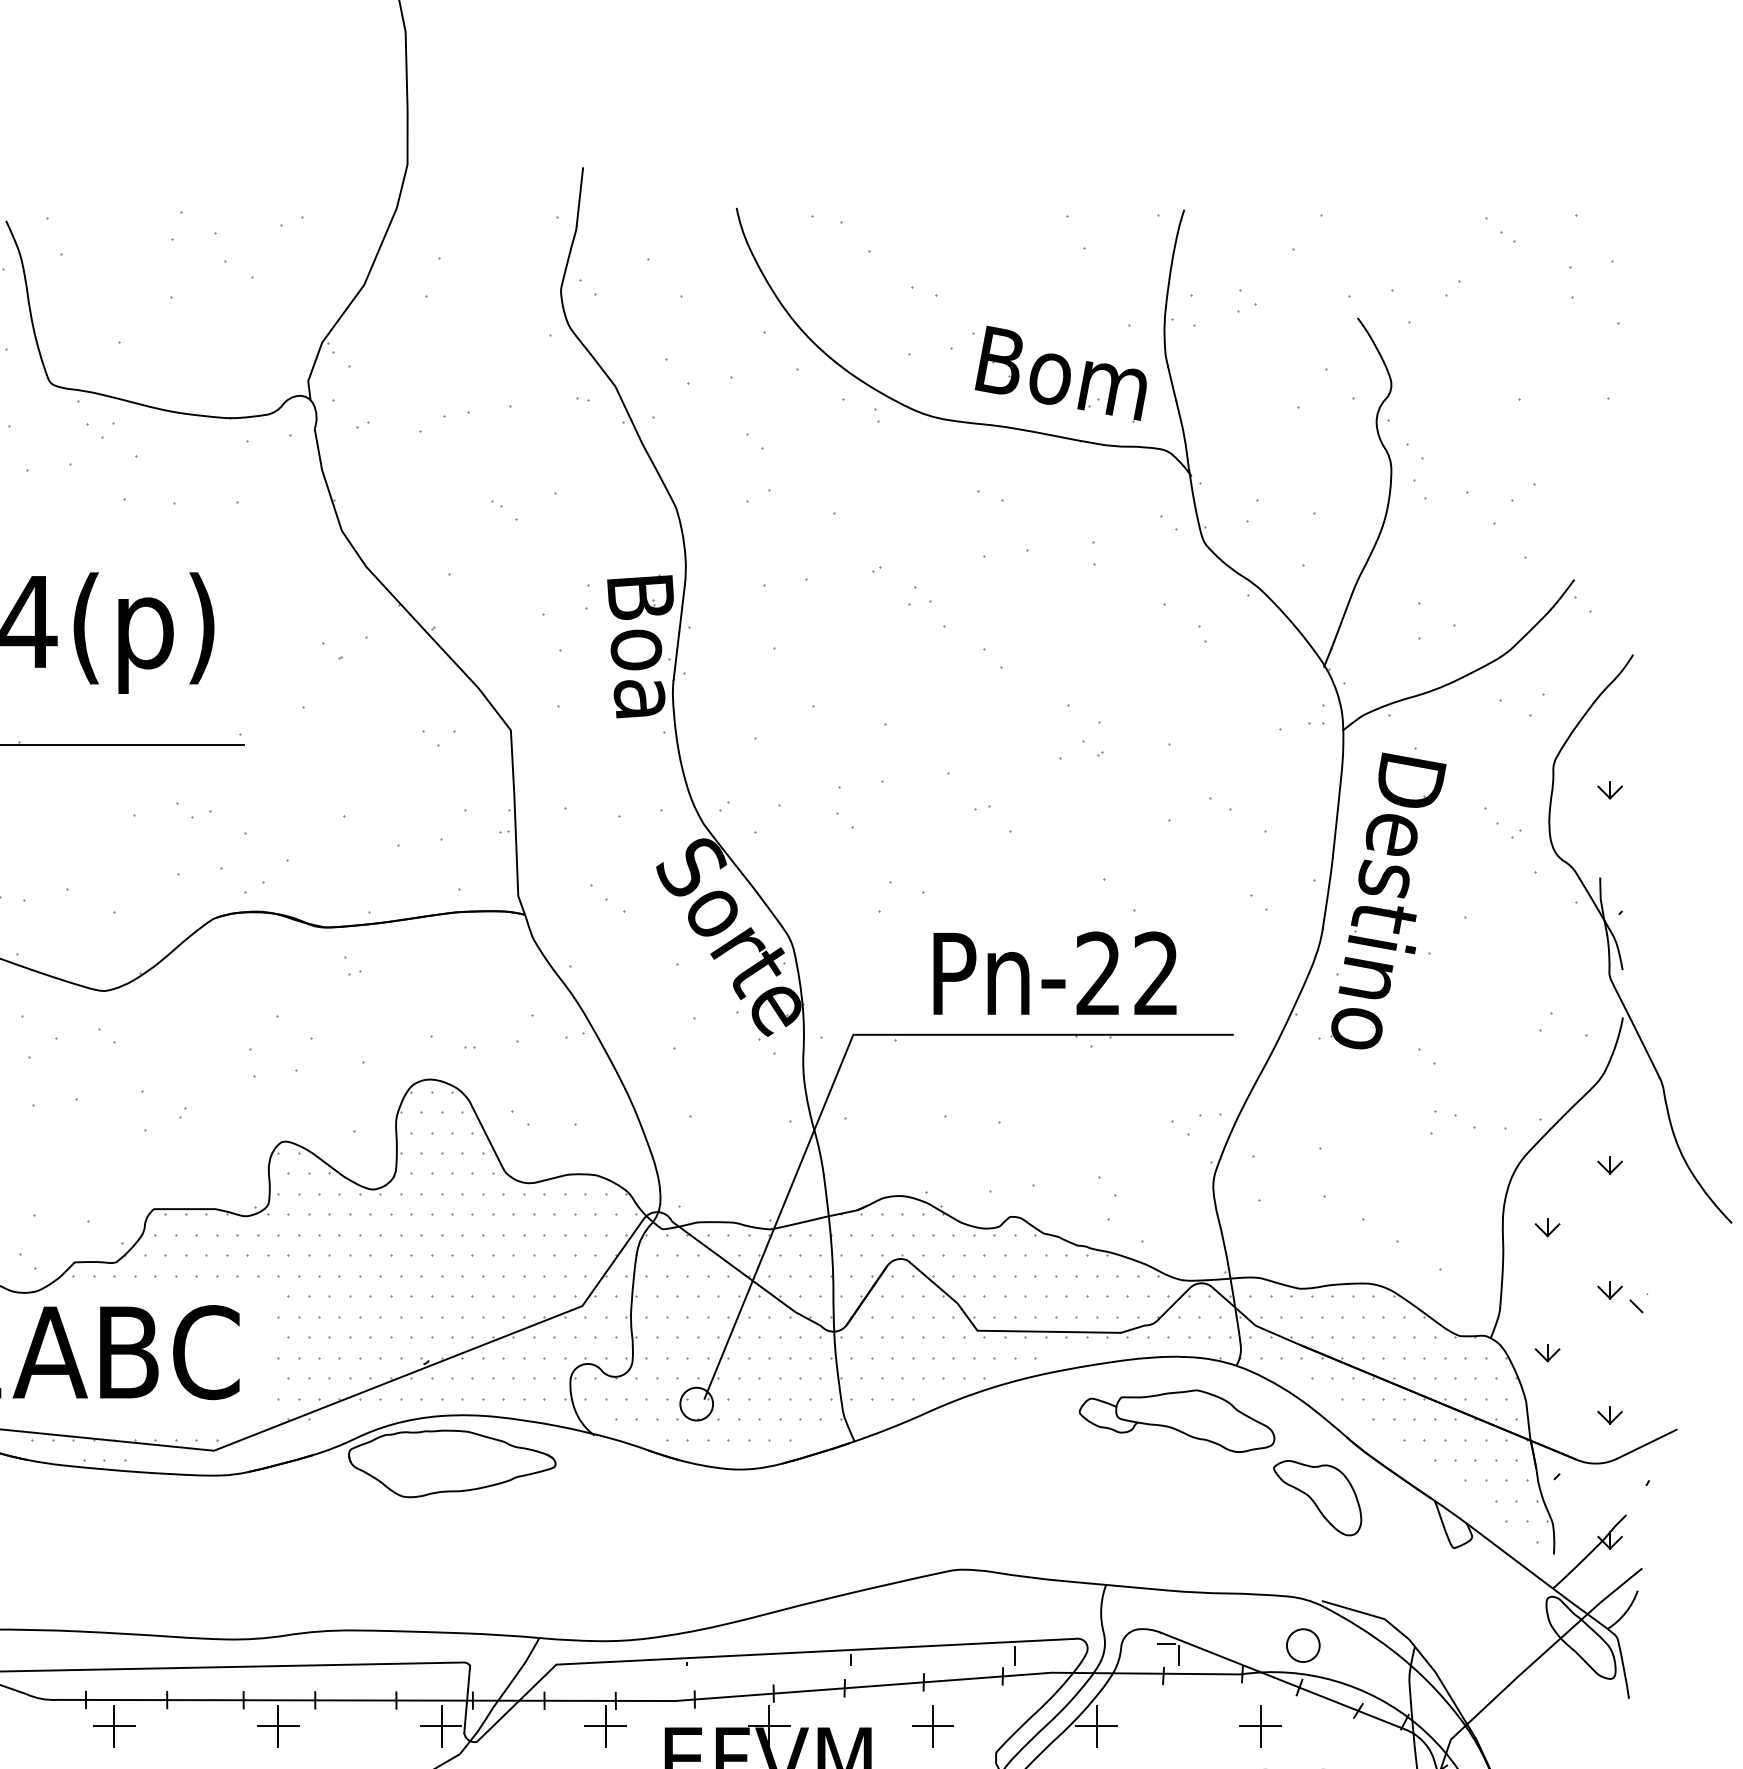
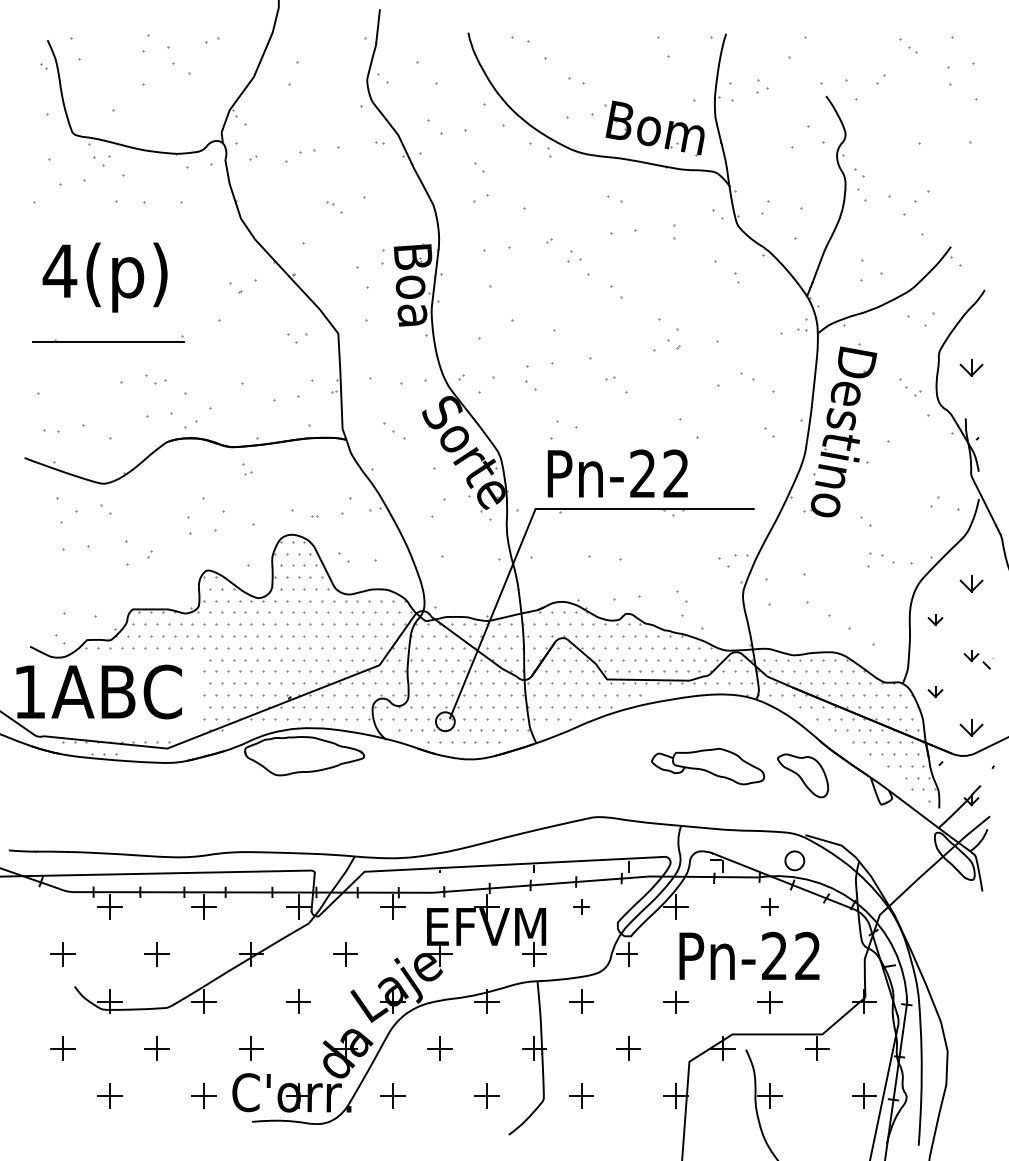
part: (1610, 789) -> (971, 367), size x1.6
text: (1054, 973) -> (617, 473), moved
part: (1610, 1165) -> (971, 584), size x1.6
part: (1610, 1415) -> (971, 728), size x1.6
part: (1177, 1421) -> (708, 766), moved
part: (933, 1724) -> (581, 906), size x0.6
part: (1259, 1724) -> (769, 906), size x0.7

